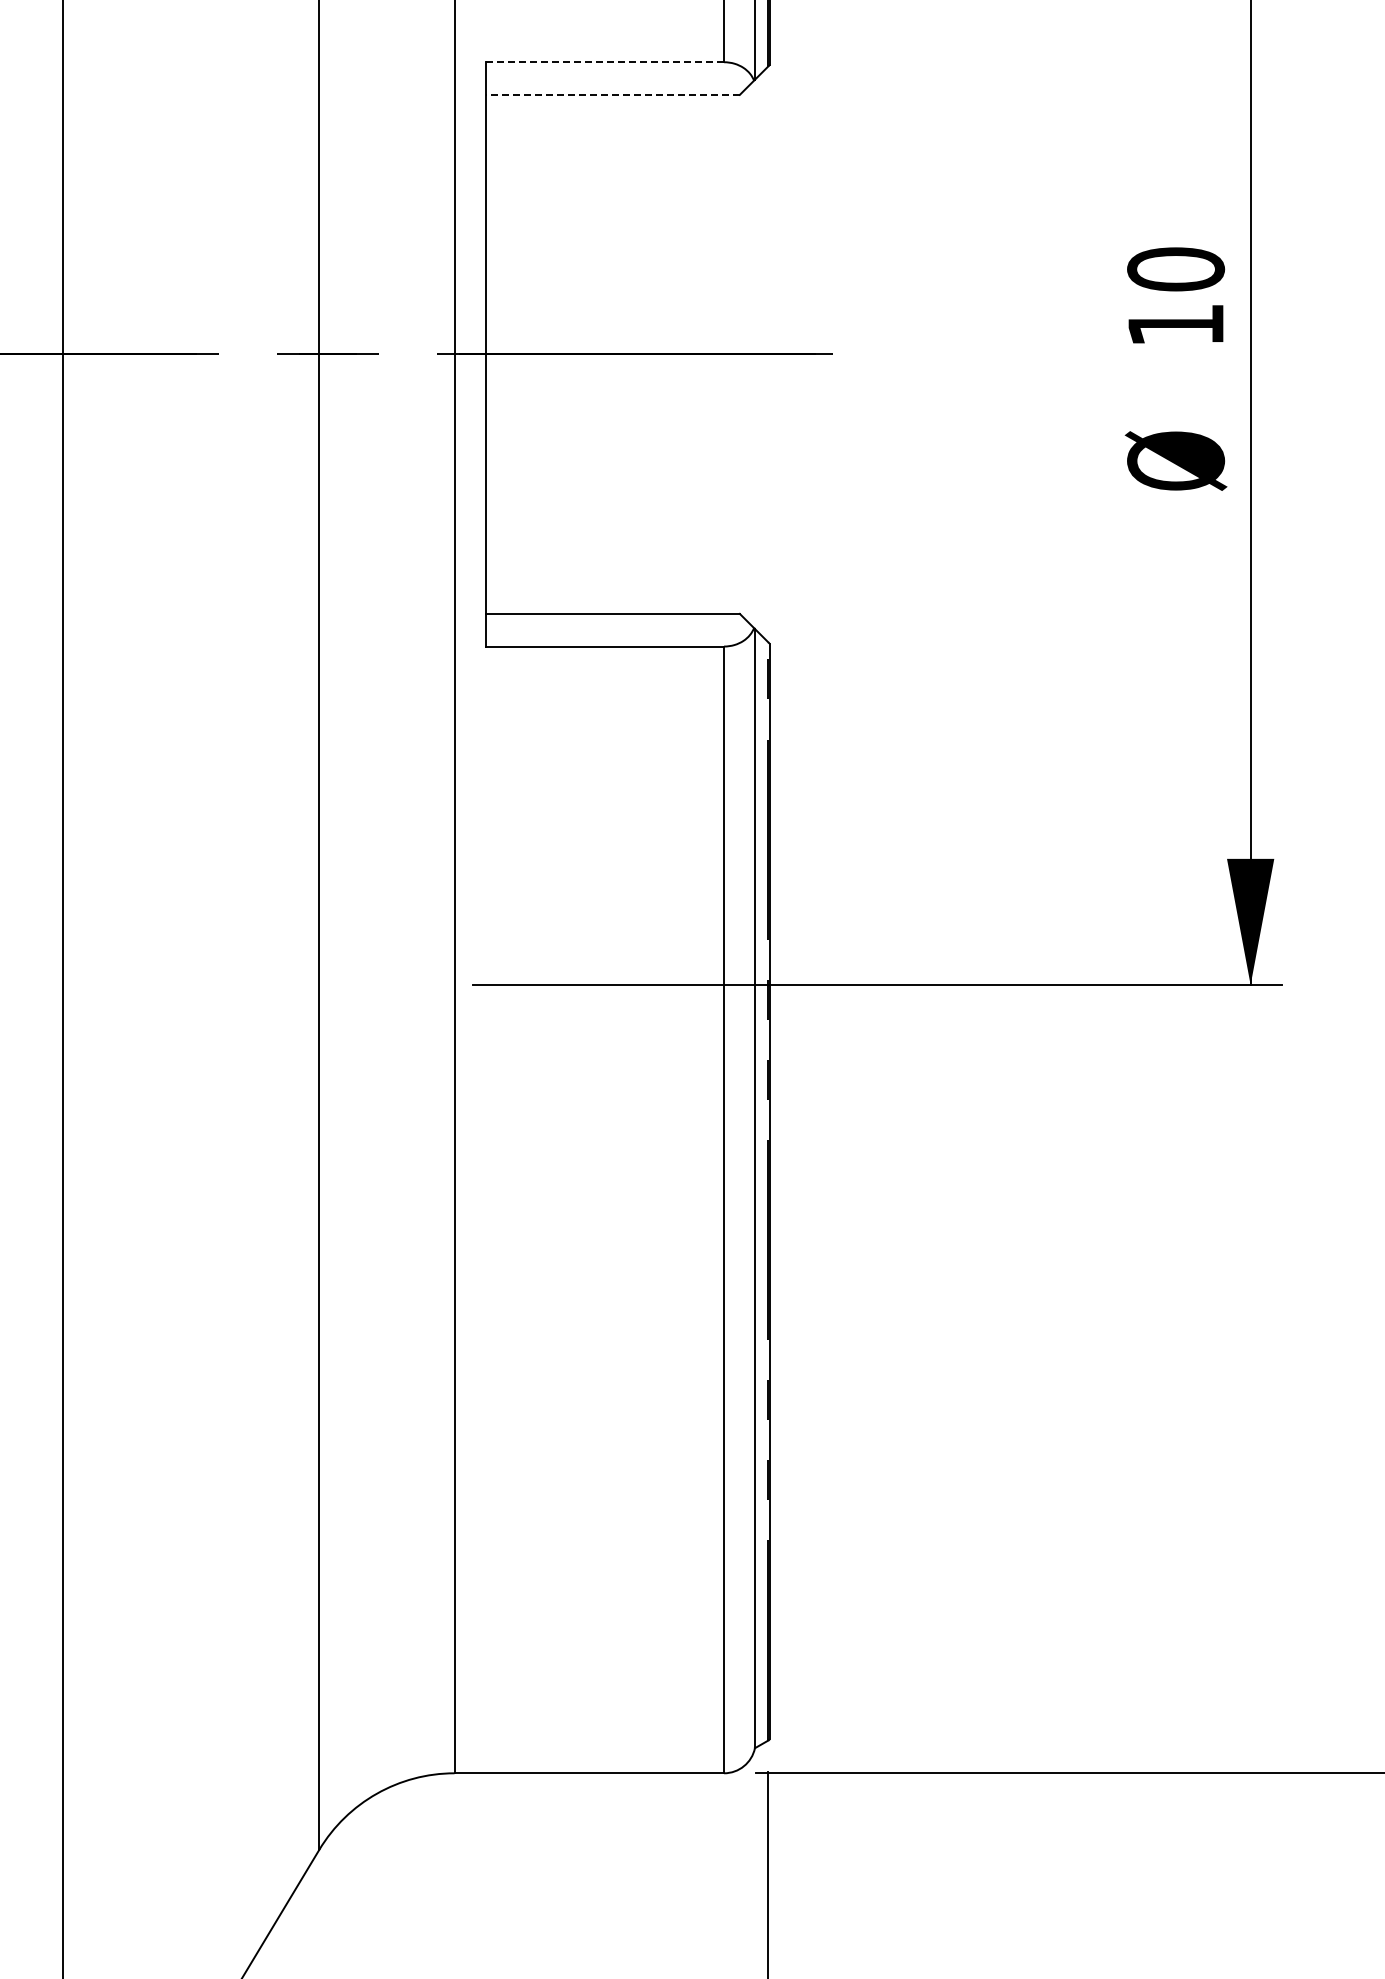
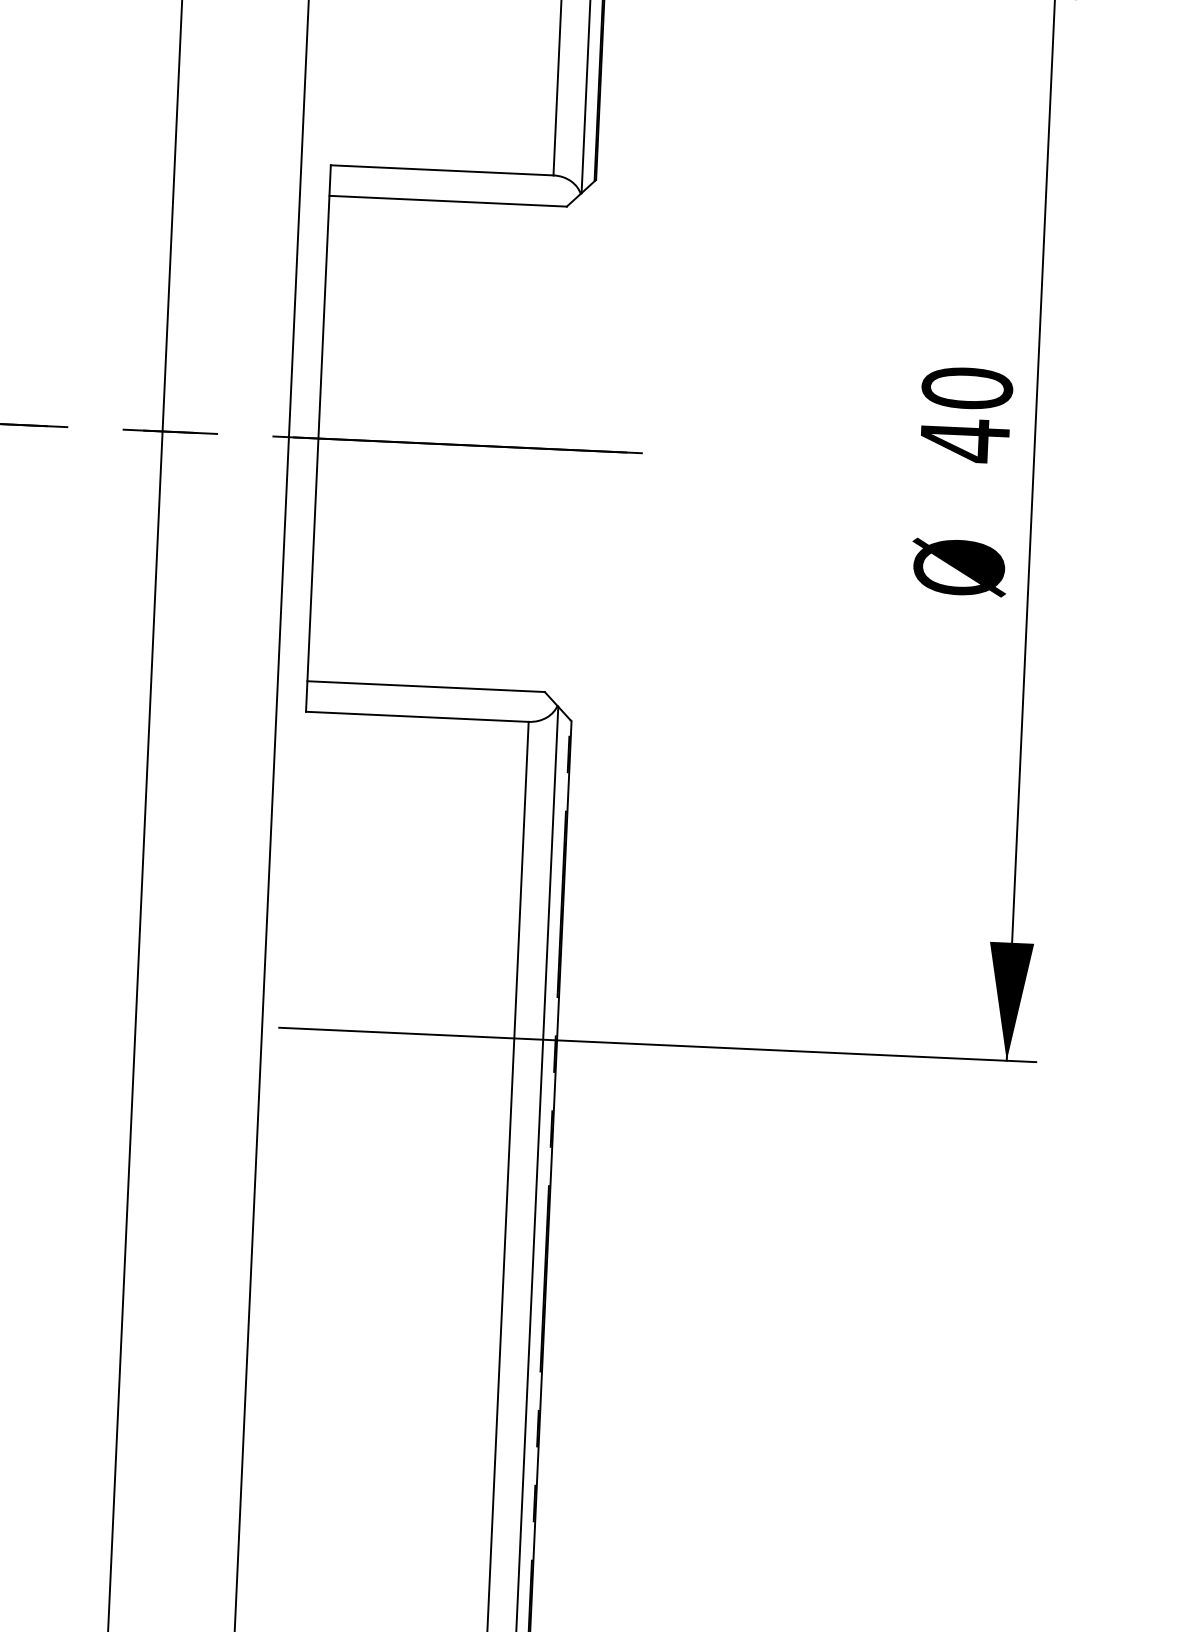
line: (604, 62) -> (441, 170), dashed -> solid
line: (612, 94) -> (447, 200), dashed -> solid
text: (1175, 325) -> (964, 440), 10 -> 40

